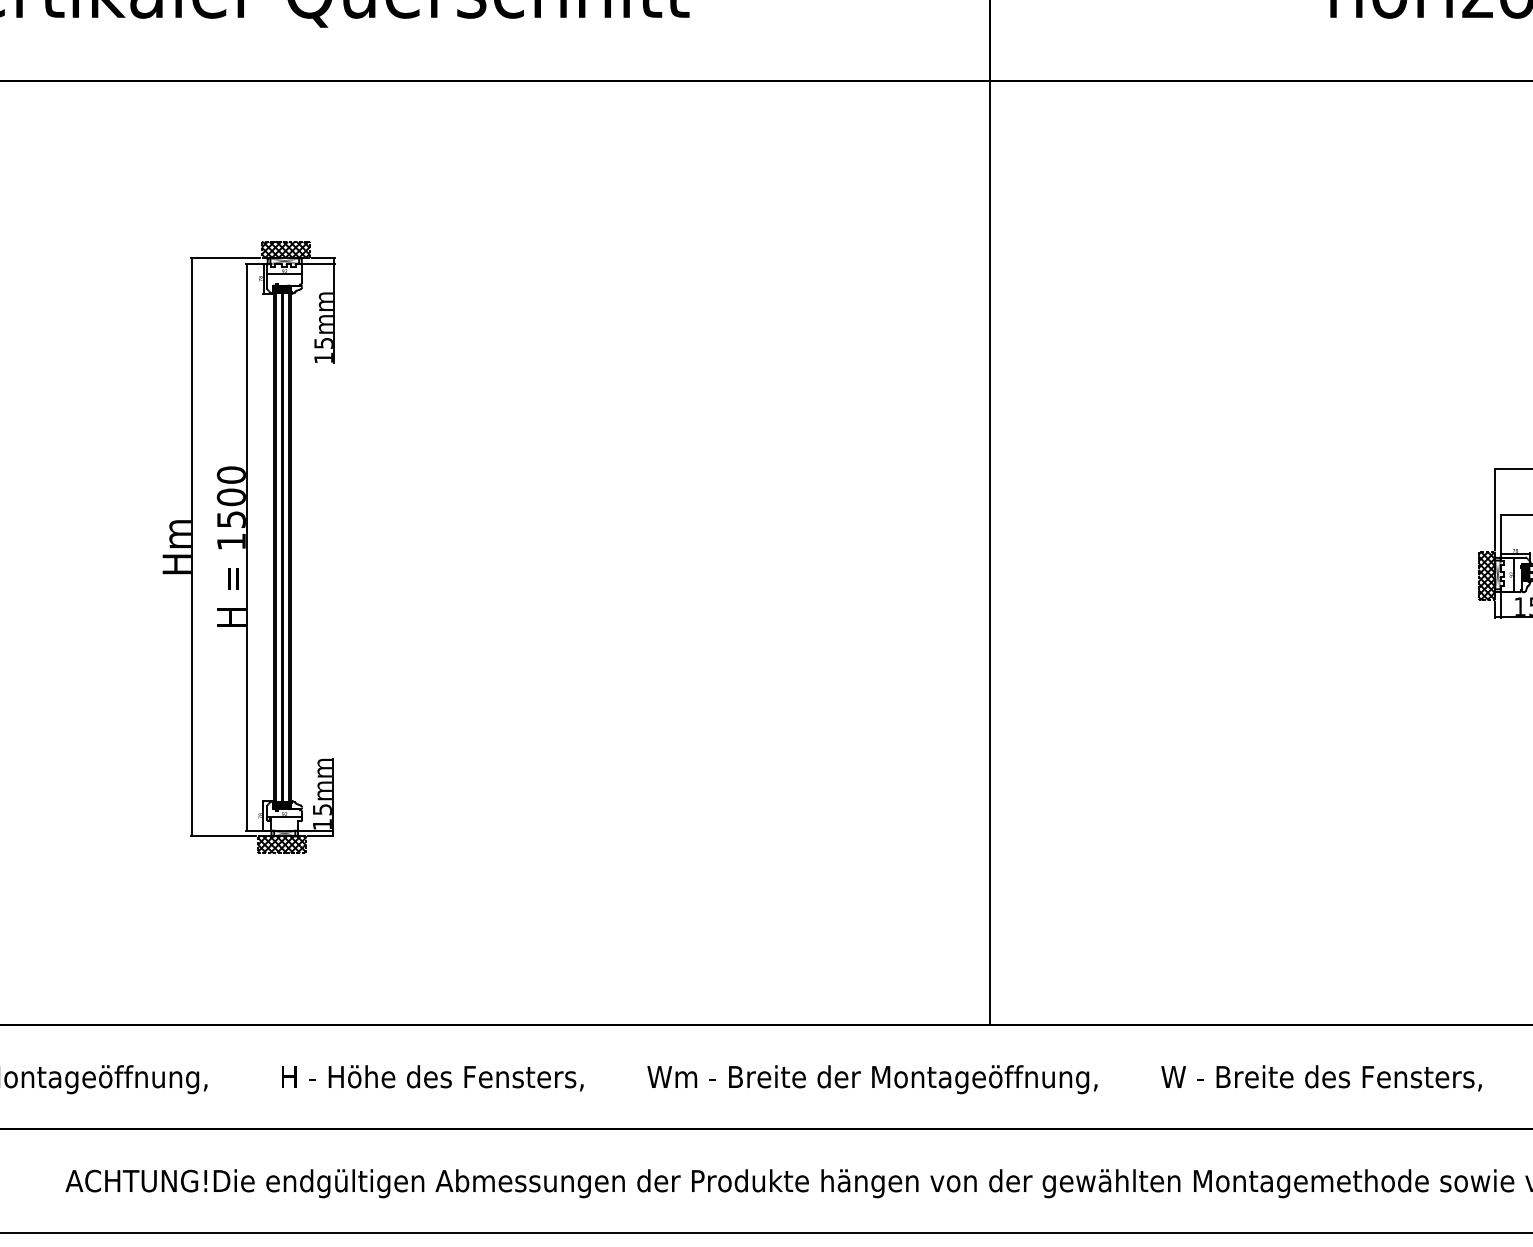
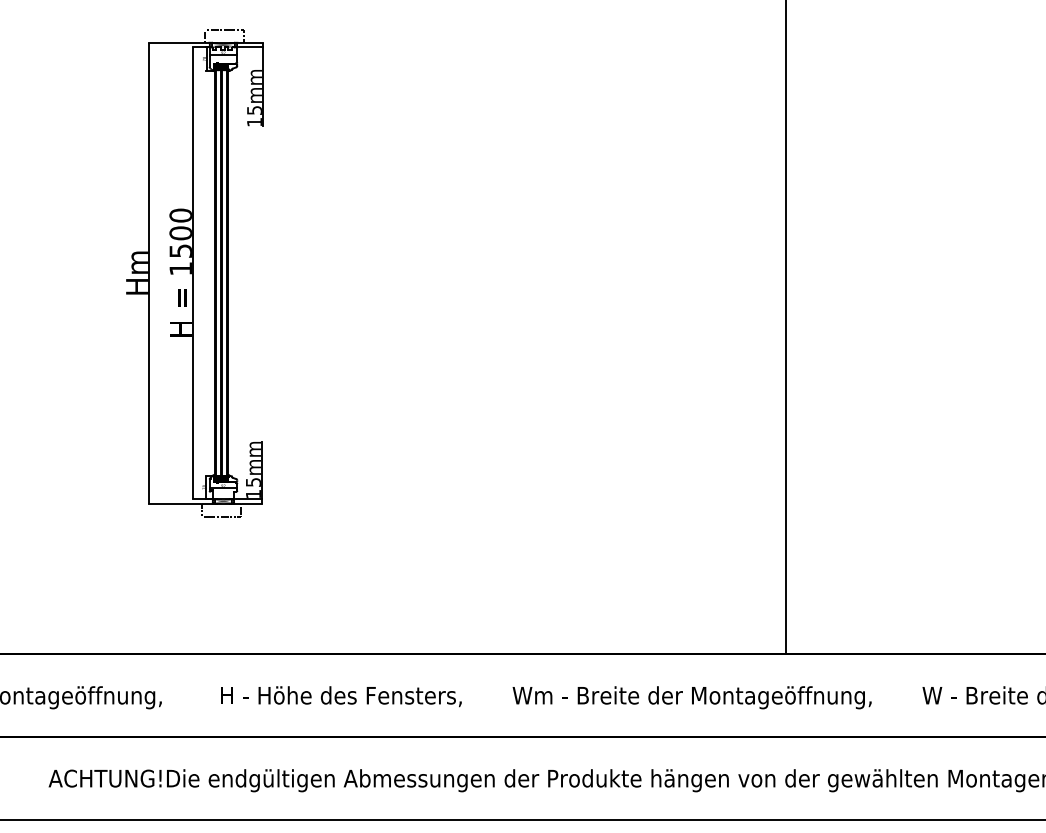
hatch: (285, 249) -> (224, 35), removed
hatch: (282, 844) -> (221, 510), removed

